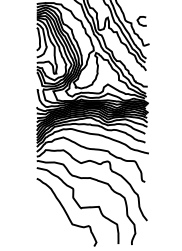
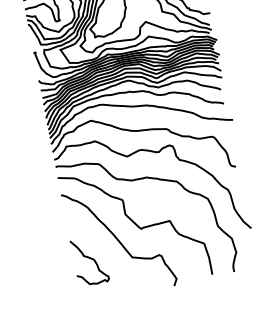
curve: (46, 220) -> (89, 259), added

